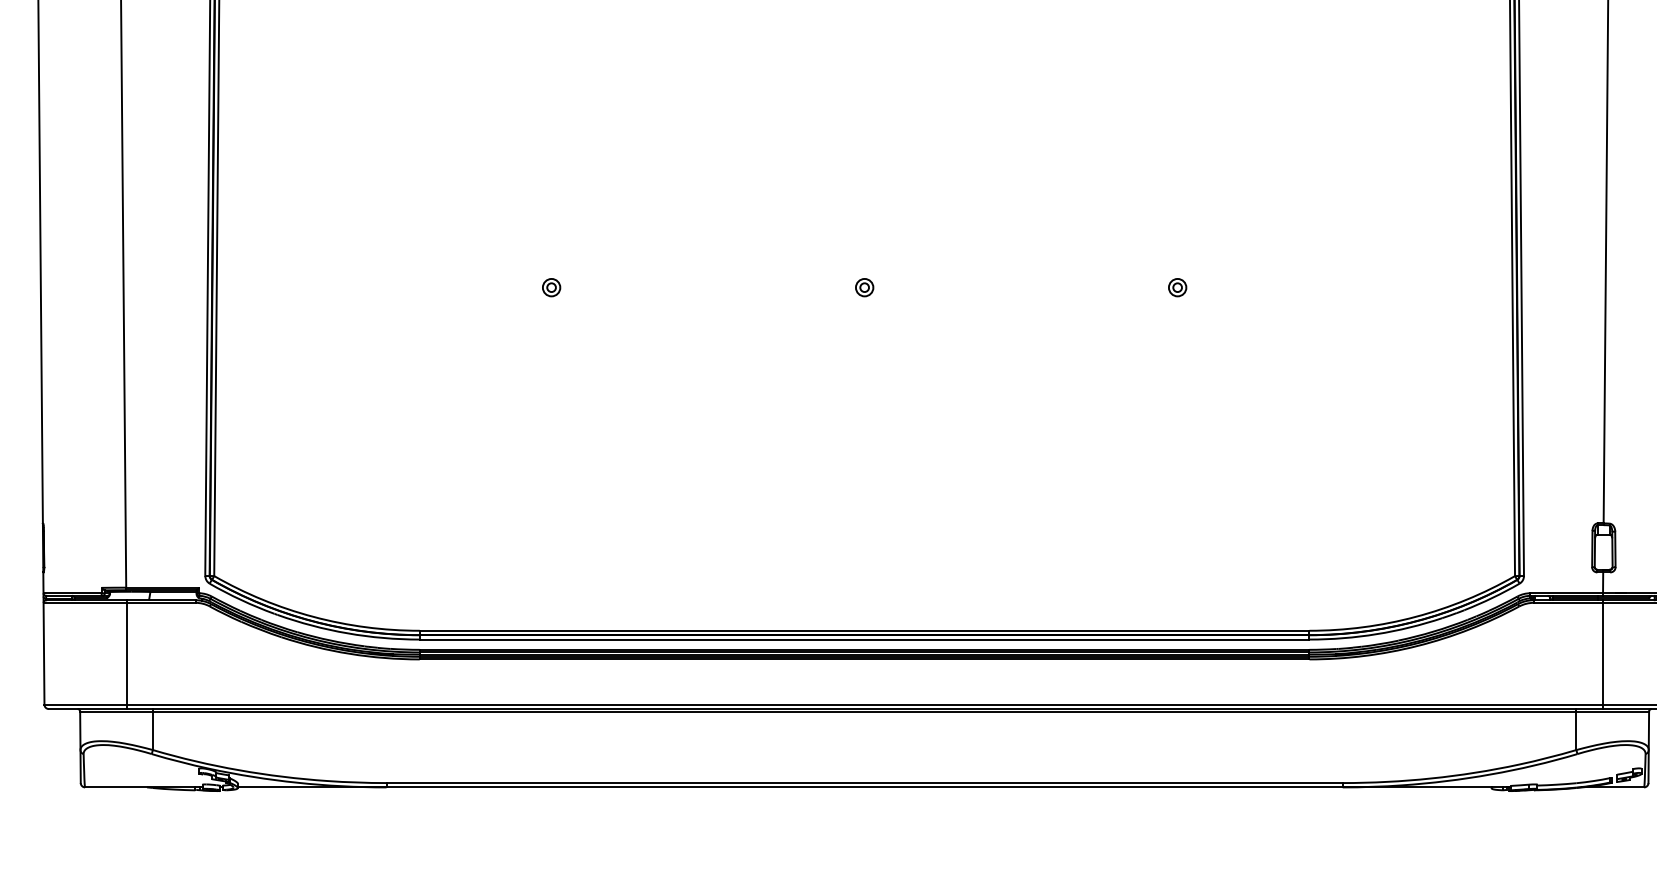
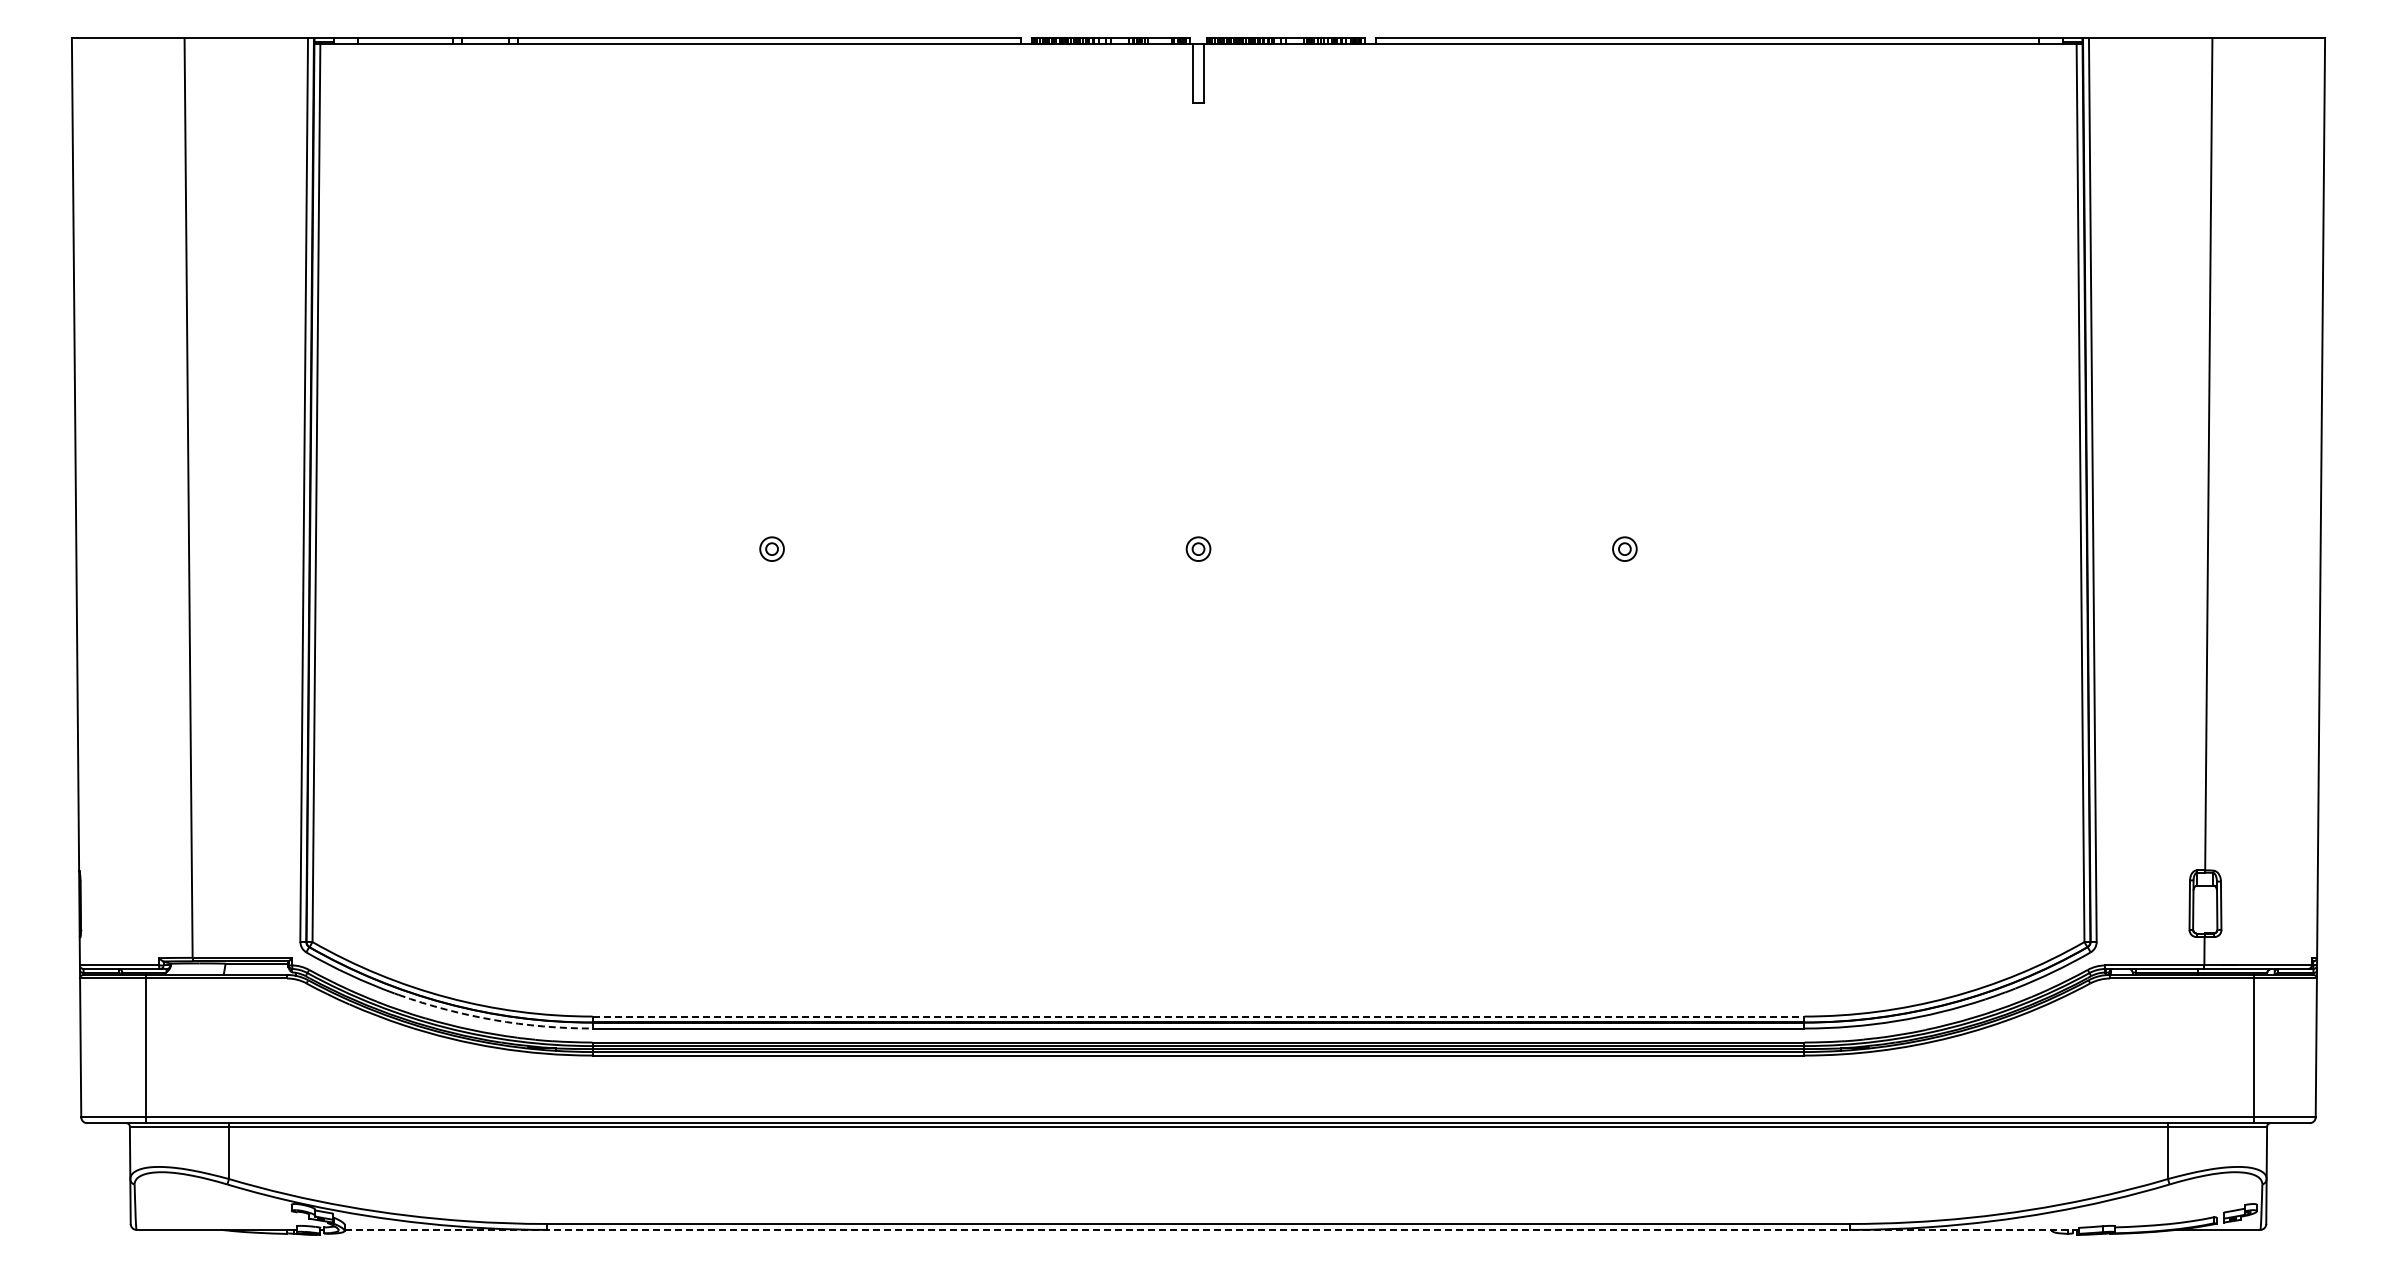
line: (864, 630) -> (1198, 1016), solid -> dashed
arc: (347, 633) -> (494, 1020), solid -> dashed
line: (126, 654) -> (146, 1048), moved
line: (1602, 654) -> (2253, 1048), moved
line: (874, 787) -> (1212, 1229), solid -> dashed

